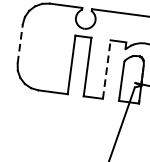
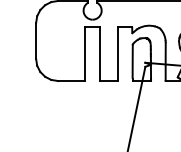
line: (20, 43) -> (36, 40), dashed -> solid
line: (106, 68) -> (117, 53), dashed -> solid

